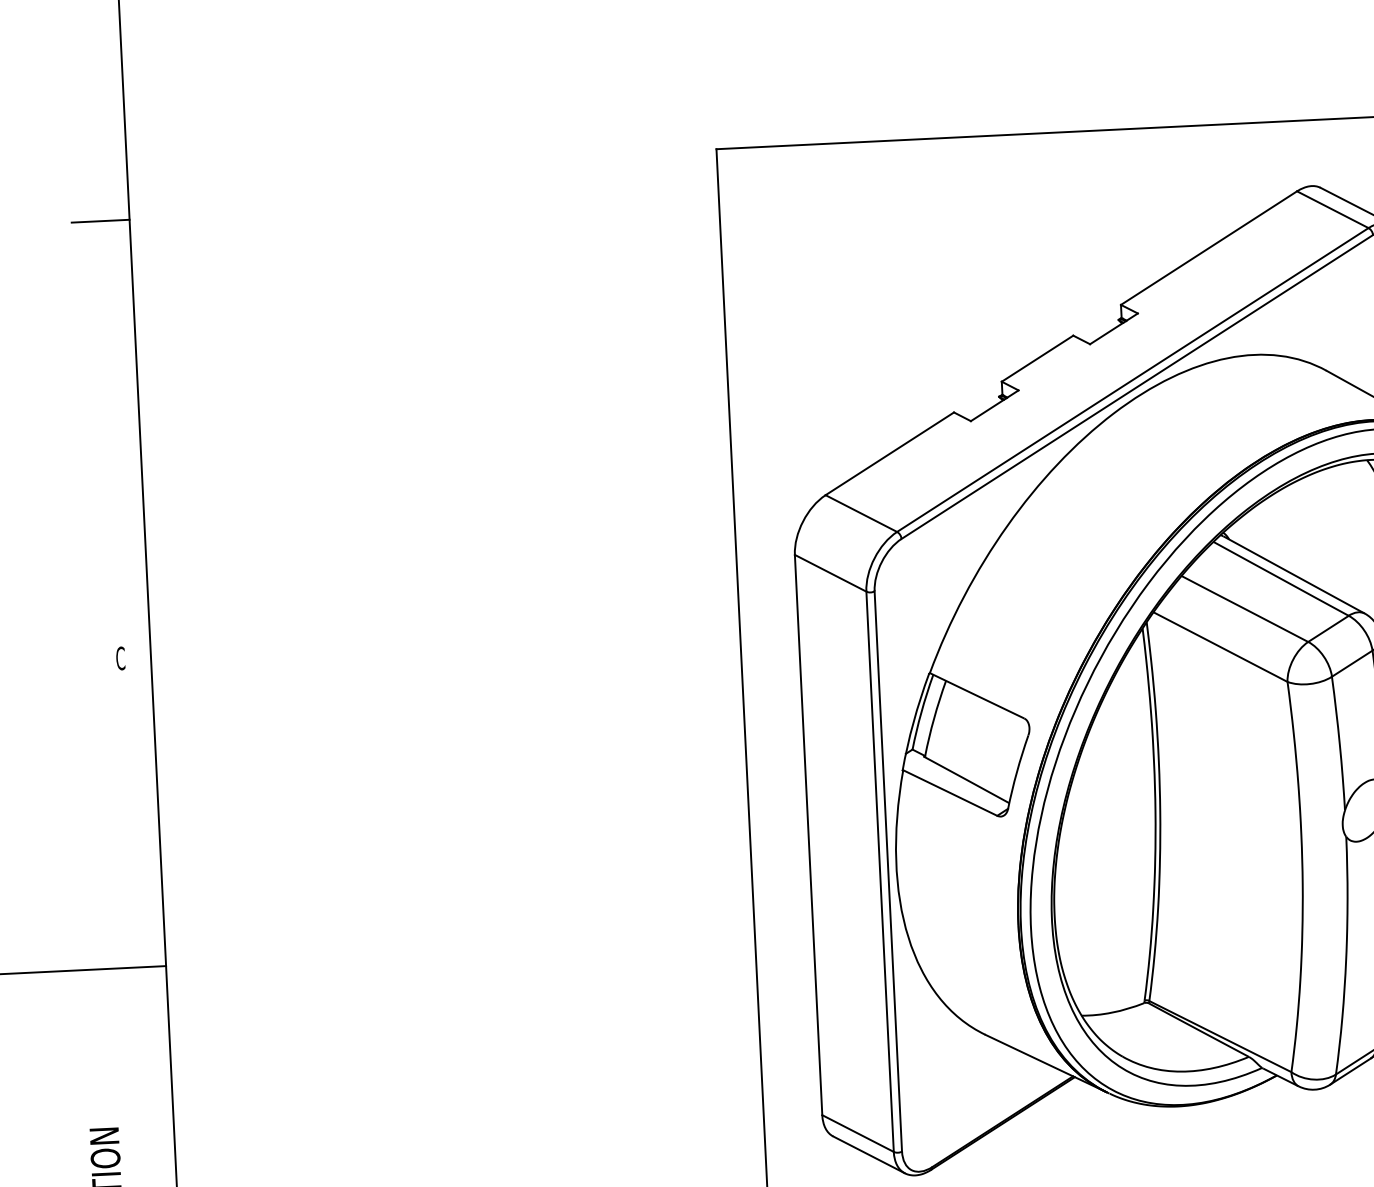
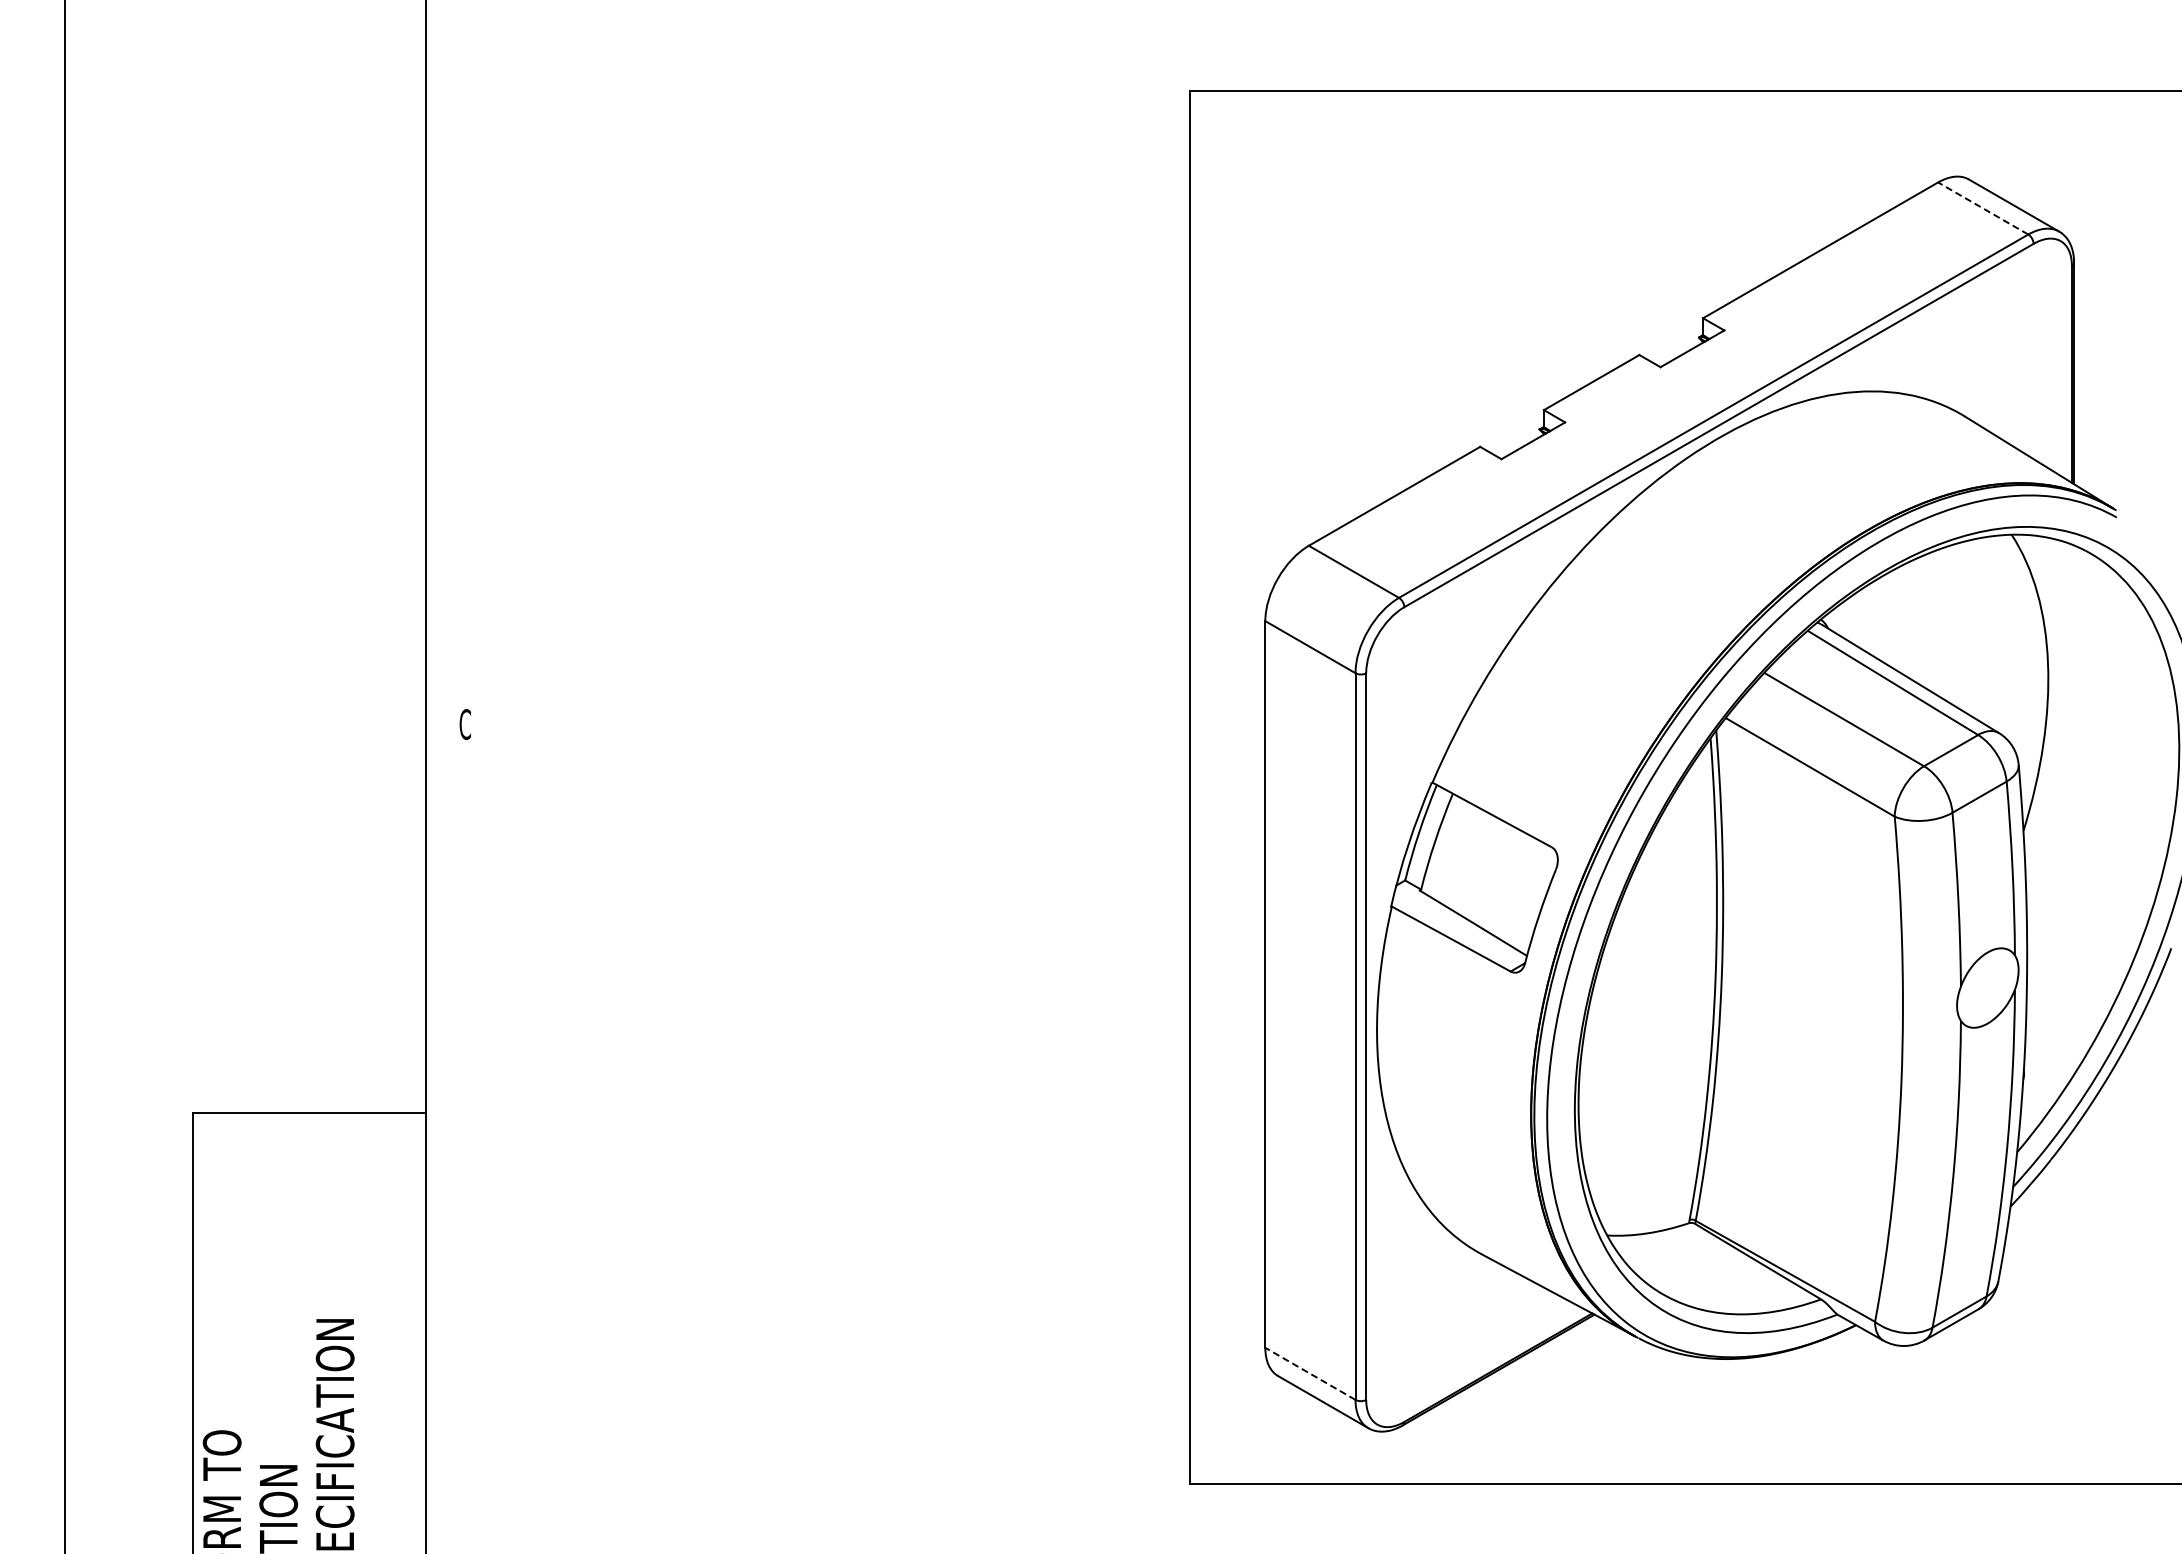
line: (1332, 209) -> (1982, 208), solid -> dashed
line: (100, 221) -> (387, 145), removed
text: (120, 658) -> (464, 724), moved
line: (857, 1133) -> (1309, 1373), solid -> dashed

